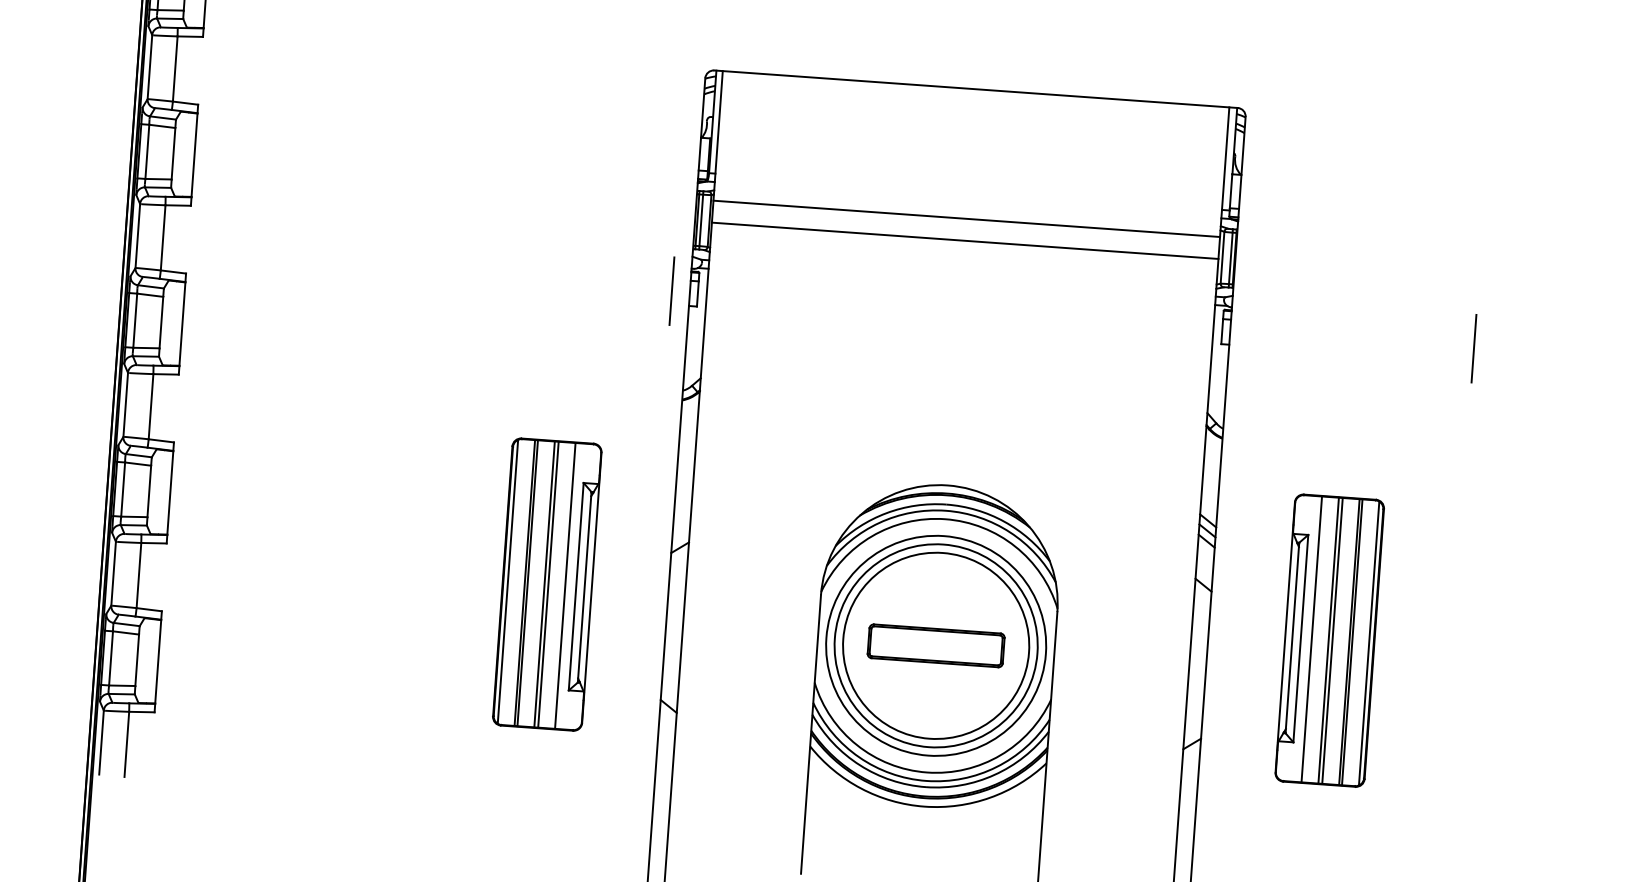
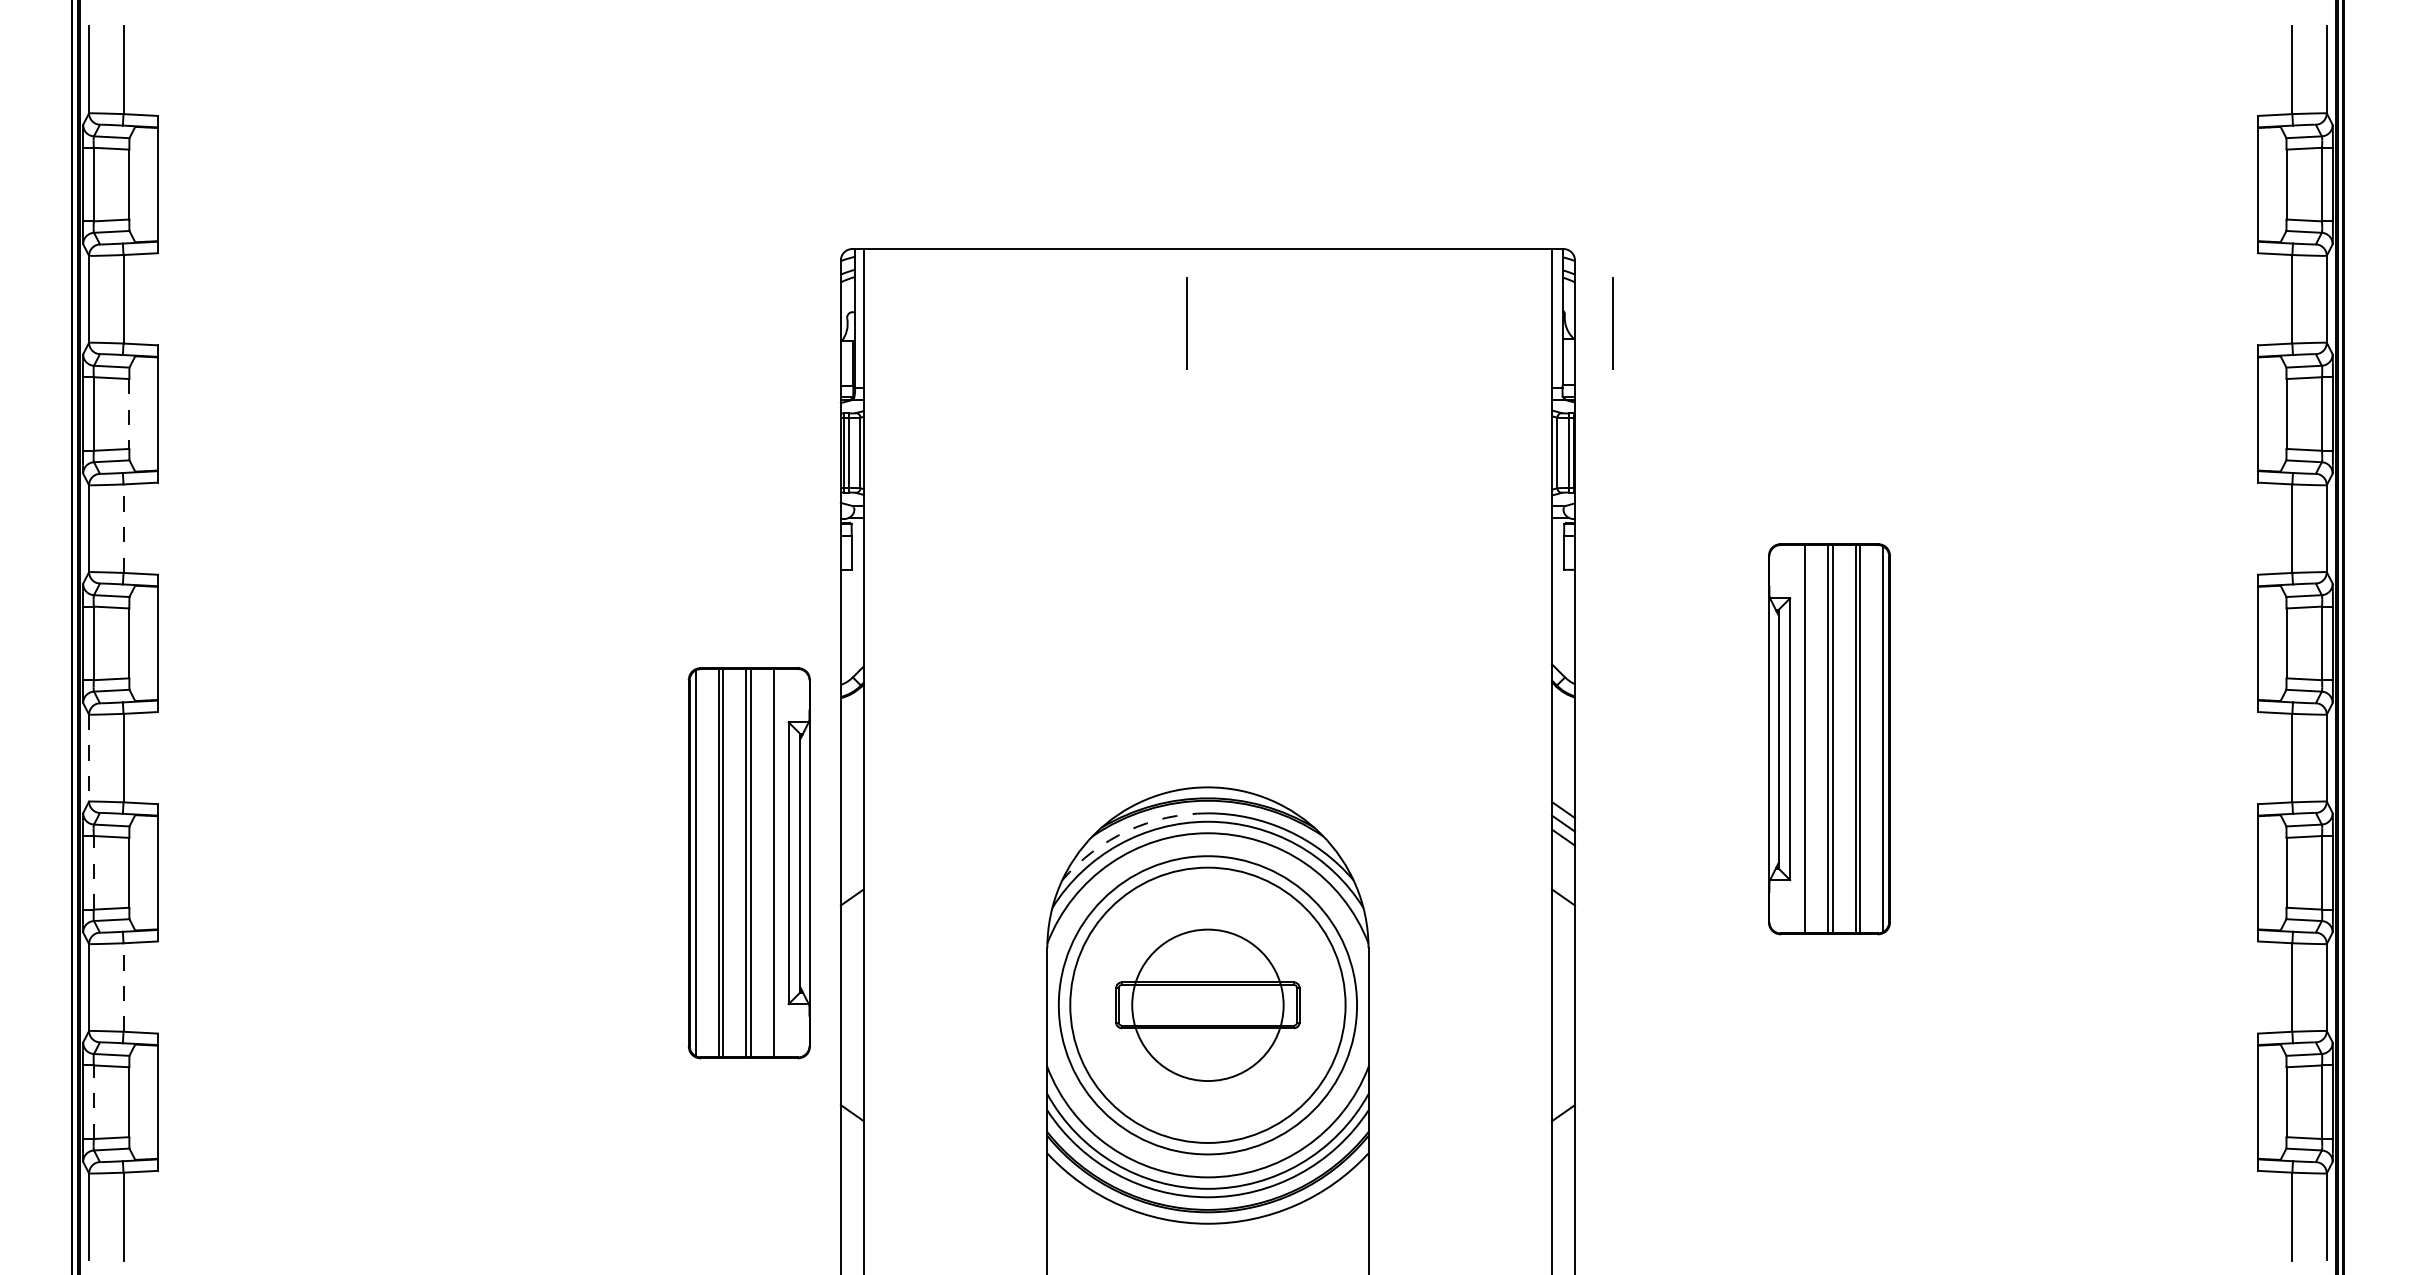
line: (173, 154) -> (129, 414), solid -> dashed
line: (966, 219) -> (1207, 425), removed
line: (163, 237) -> (123, 528), solid -> dashed
line: (964, 240) -> (1207, 454), removed
line: (671, 291) -> (1186, 323), moved
line: (1473, 348) -> (1612, 323), moved
line: (126, 405) -> (89, 758), solid -> dashed
line: (122, 489) -> (93, 872), solid -> dashed
arc: (886, 512) -> (1127, 830), solid -> dashed
line: (138, 575) -> (123, 987), solid -> dashed
part: (546, 584) -> (748, 863), moved
part: (1329, 640) -> (1829, 739), moved
circle: (935, 645) -> (1207, 1005), size x0.6
line: (110, 658) -> (93, 1102), solid -> dashed

